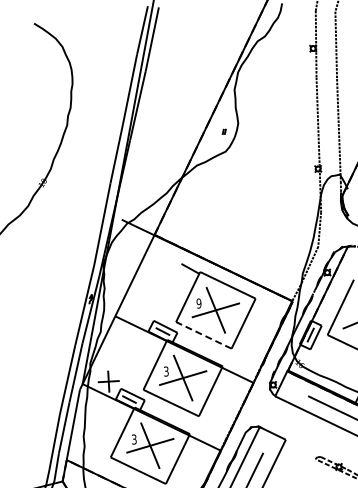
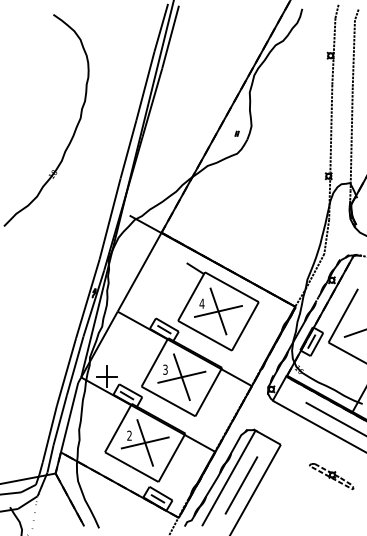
text: (198, 303) -> (201, 303), 9 -> 4
line: (204, 335) -> (205, 335), dashed -> solid
text: (134, 439) -> (129, 435), 3 -> 2

